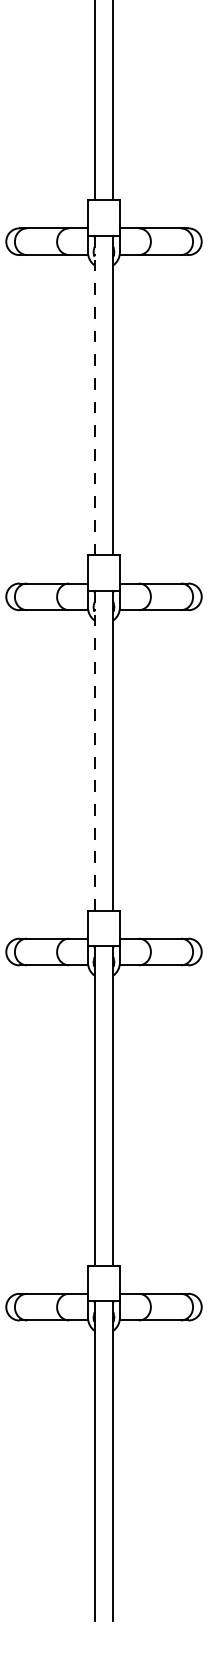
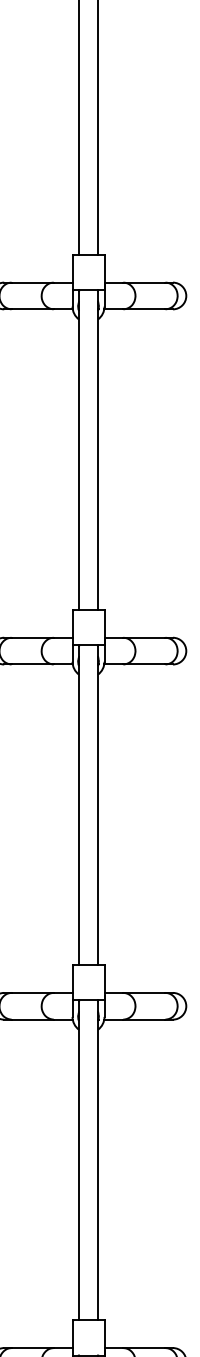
line: (94, 395) -> (79, 449), dashed -> solid
line: (94, 750) -> (79, 804), dashed -> solid

